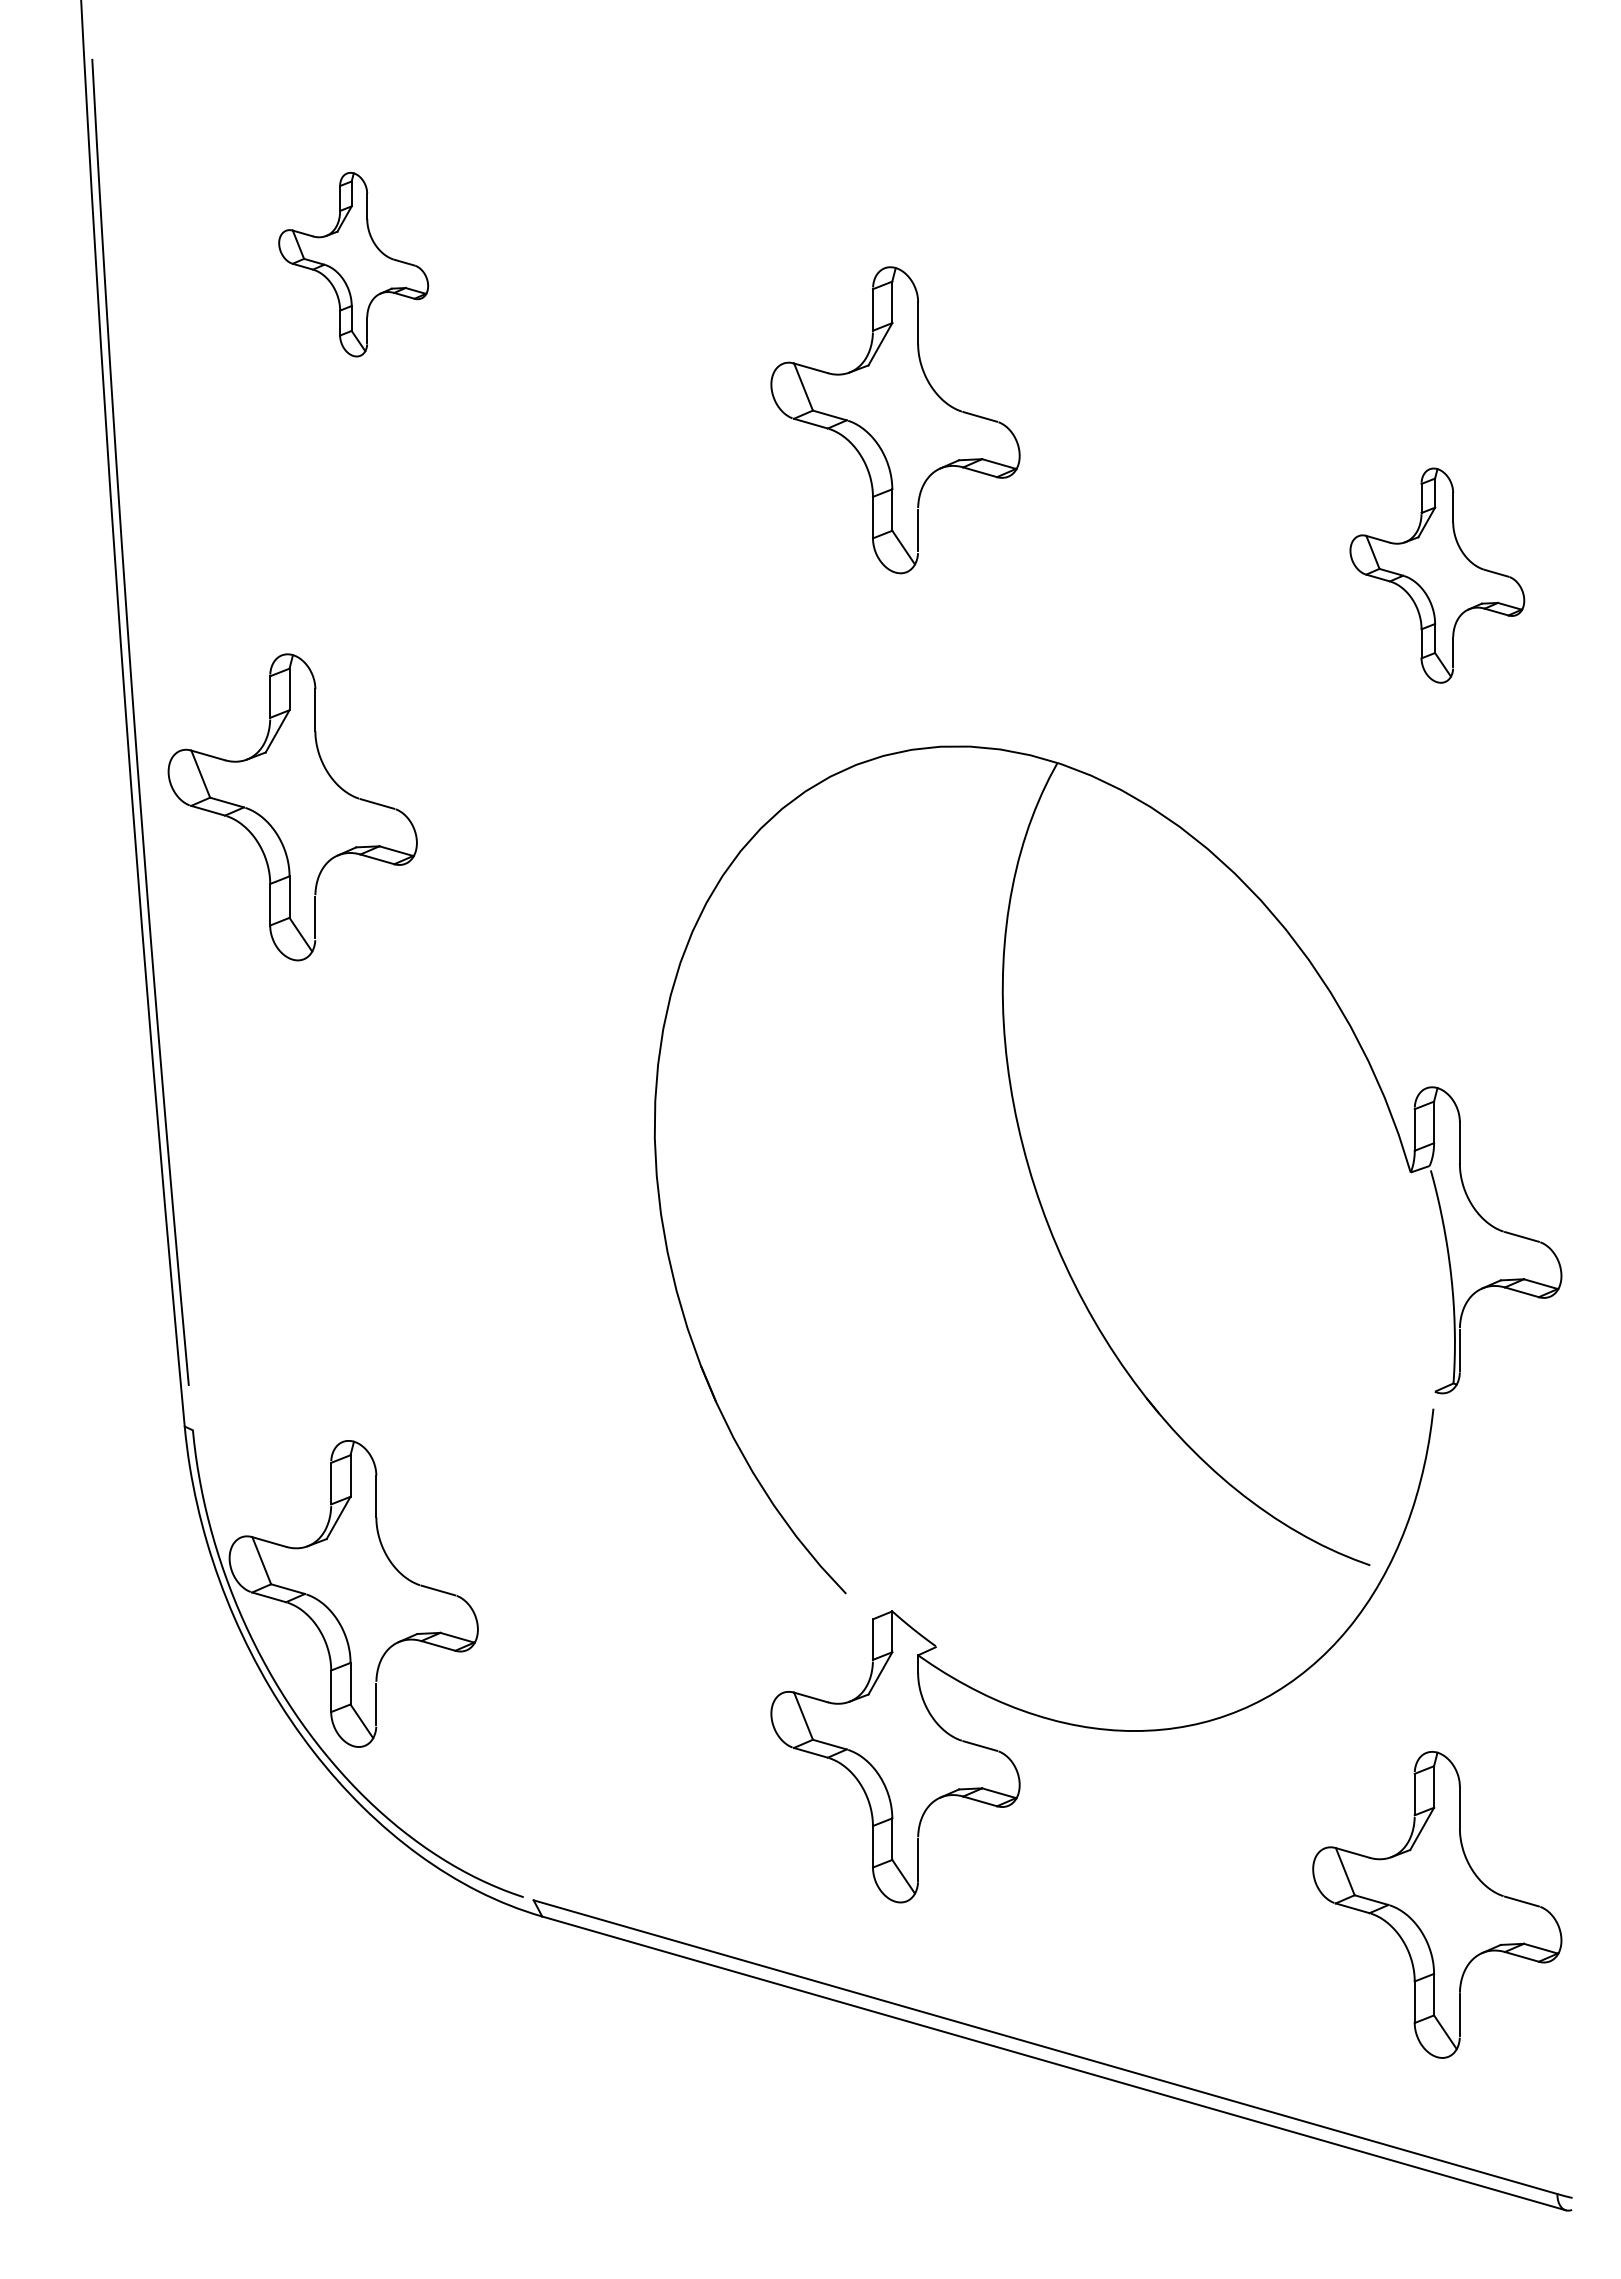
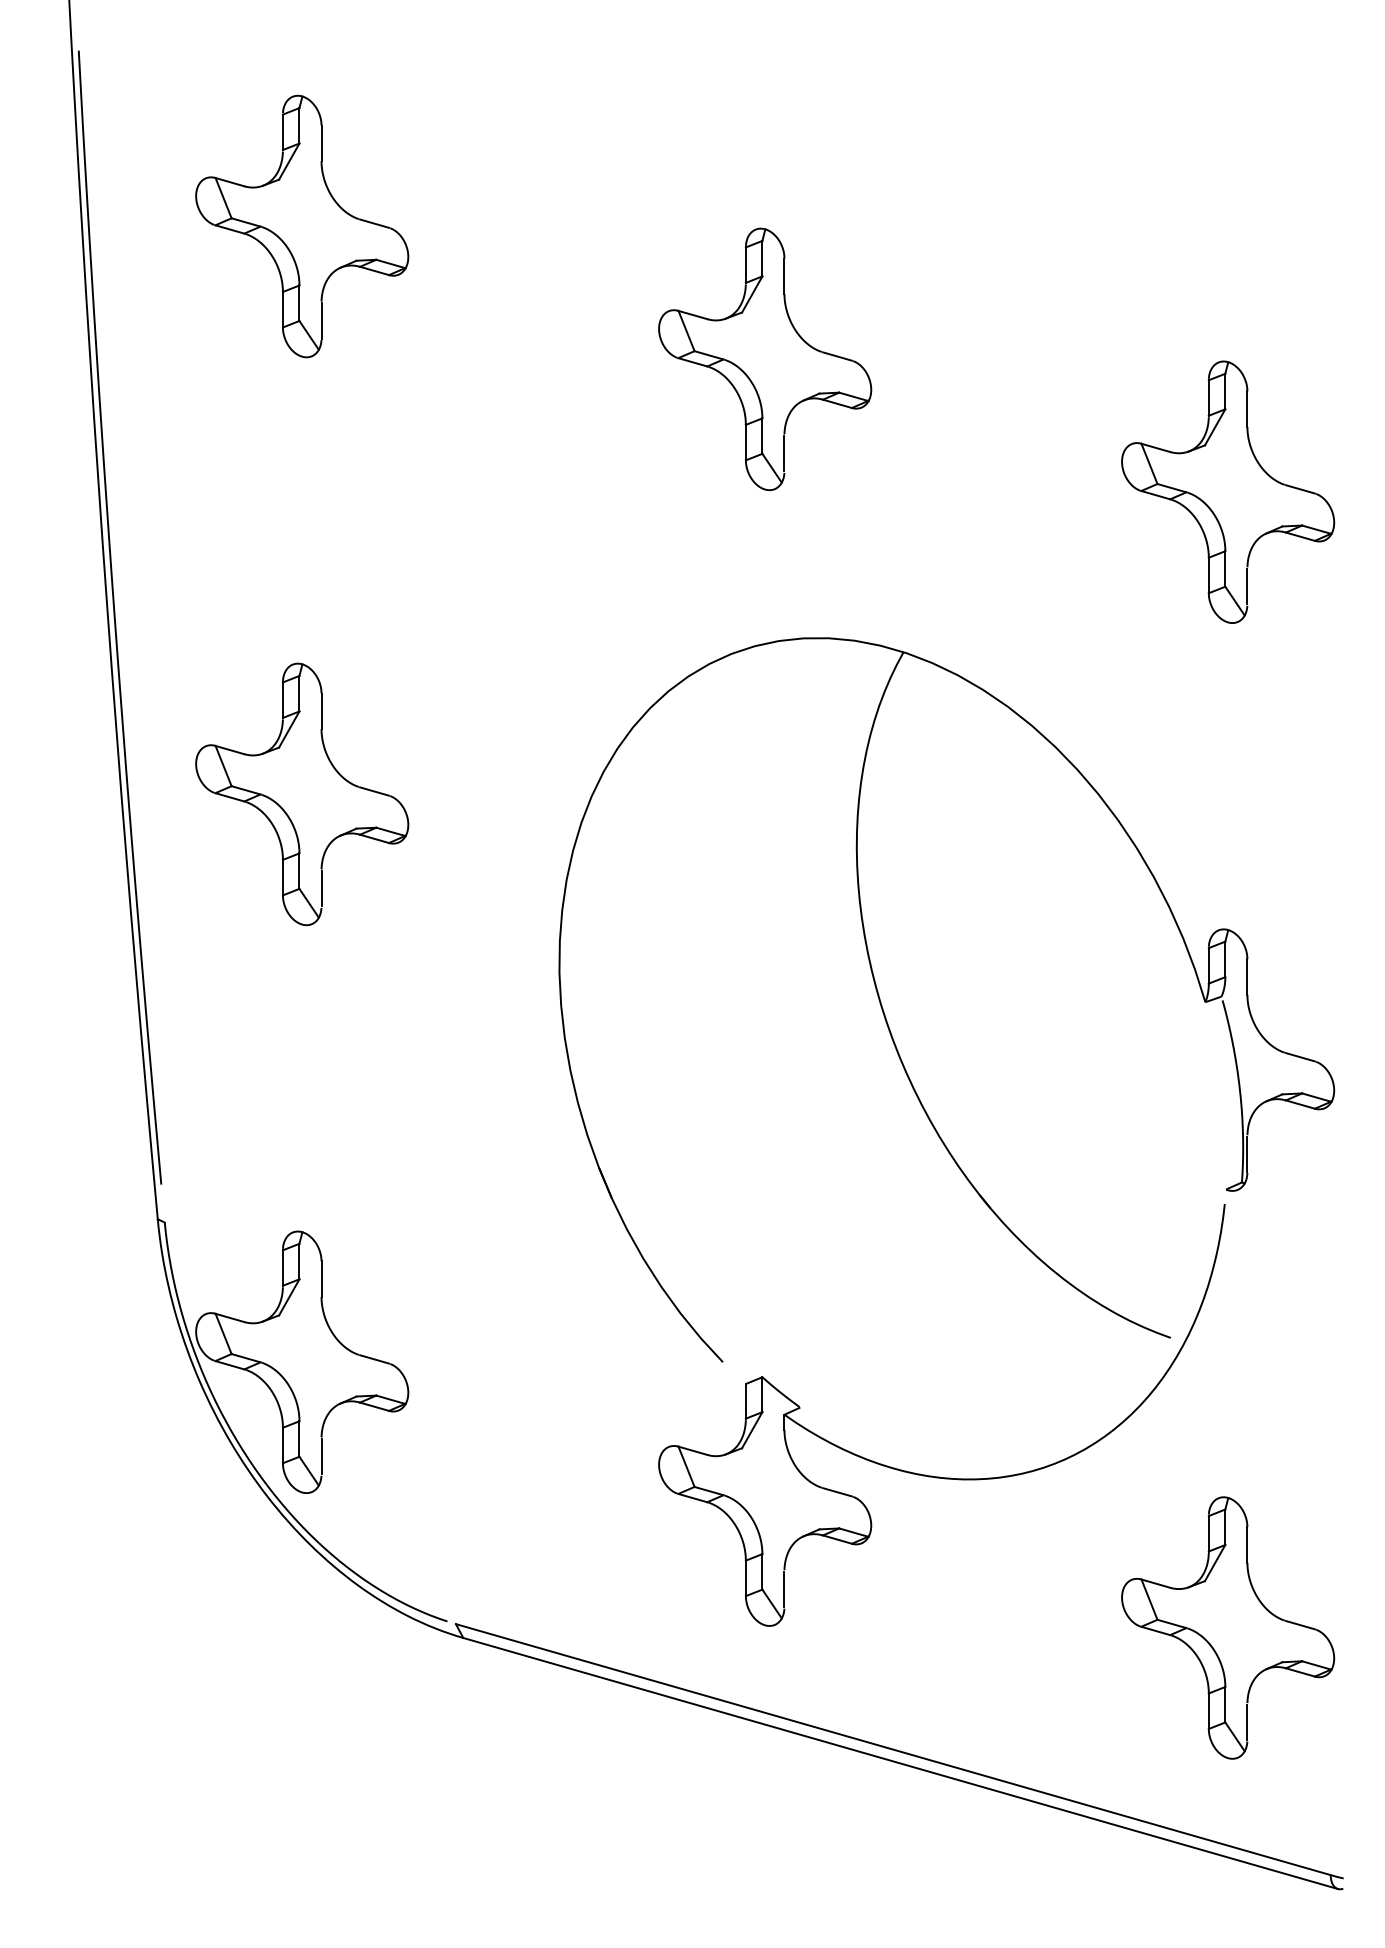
part: (353, 264) -> (301, 226), size x1.67
part: (1437, 575) -> (1228, 492), size x1.43
part: (270, 823) -> (283, 808), moved

